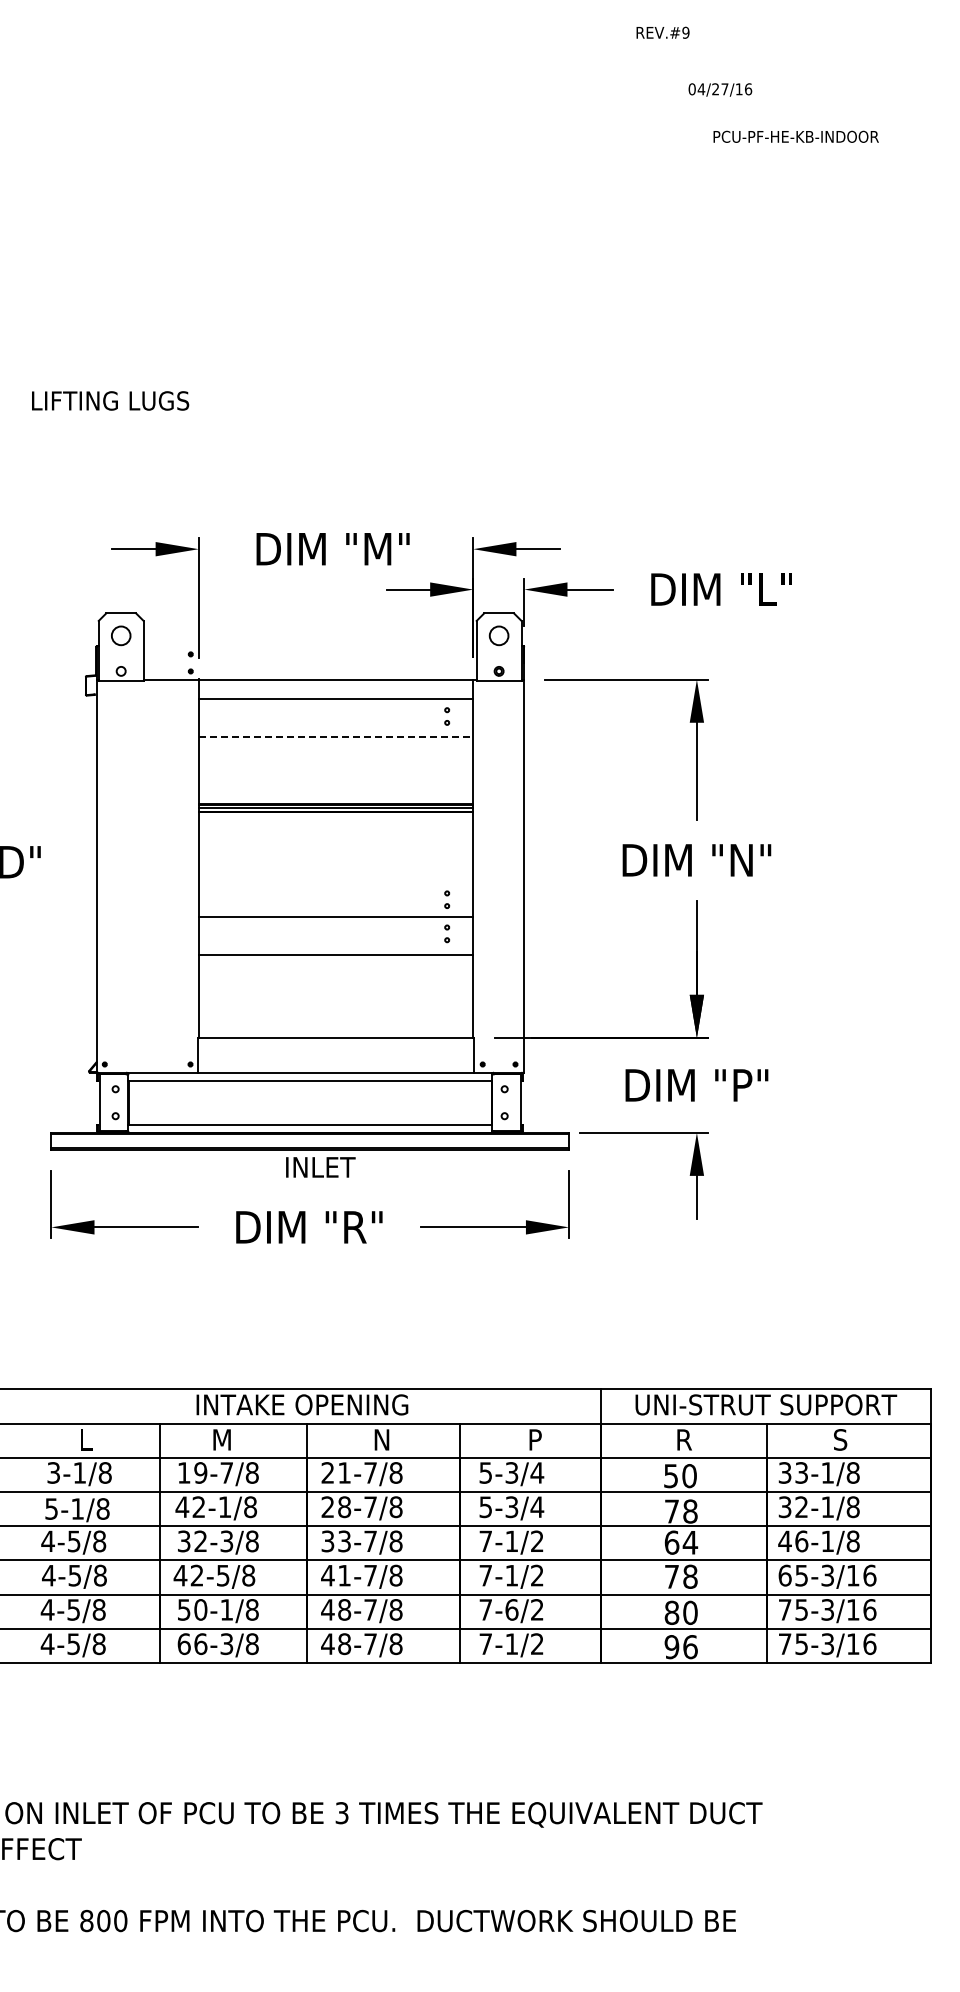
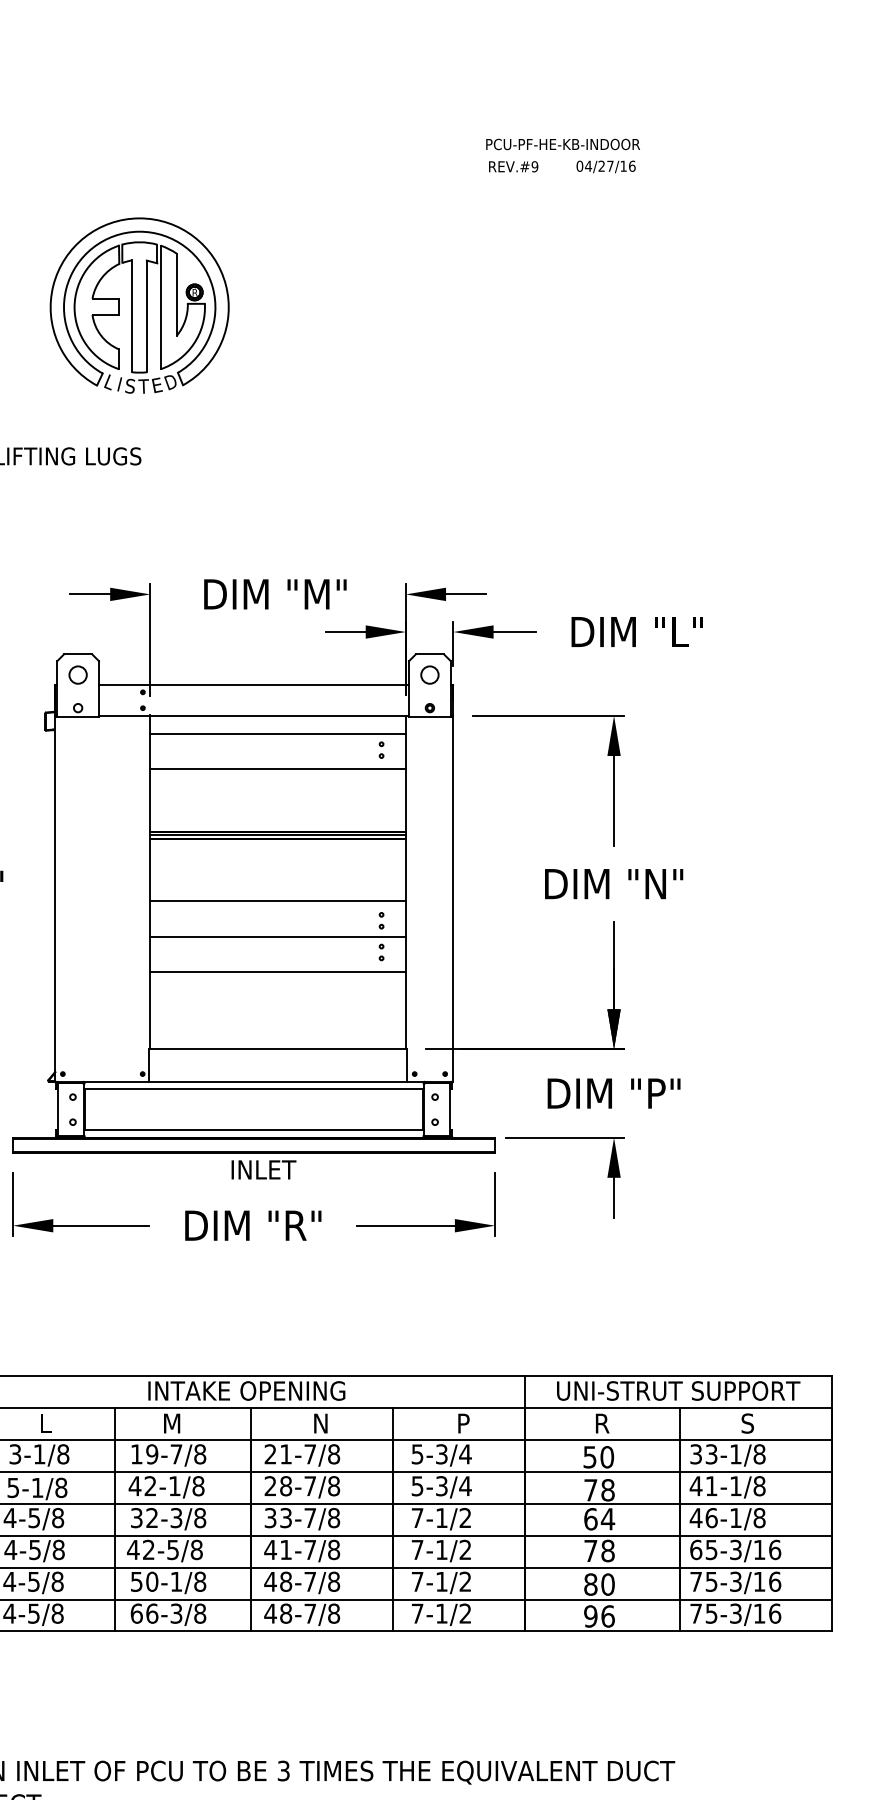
text: (662, 32) -> (513, 166), moved
text: (720, 89) -> (606, 166), moved
text: (795, 136) -> (562, 144), moved
part: (186, 238) -> (138, 305), added
line: (309, 646) -> (253, 684), added
line: (336, 737) -> (278, 769), dashed -> solid
line: (335, 879) -> (277, 901), added
text: (792, 1507) -> (703, 1486), 32-1/8 -> 41-1/8
text: (511, 1609) -> (441, 1581), 7-6/2 -> 7-1/2

